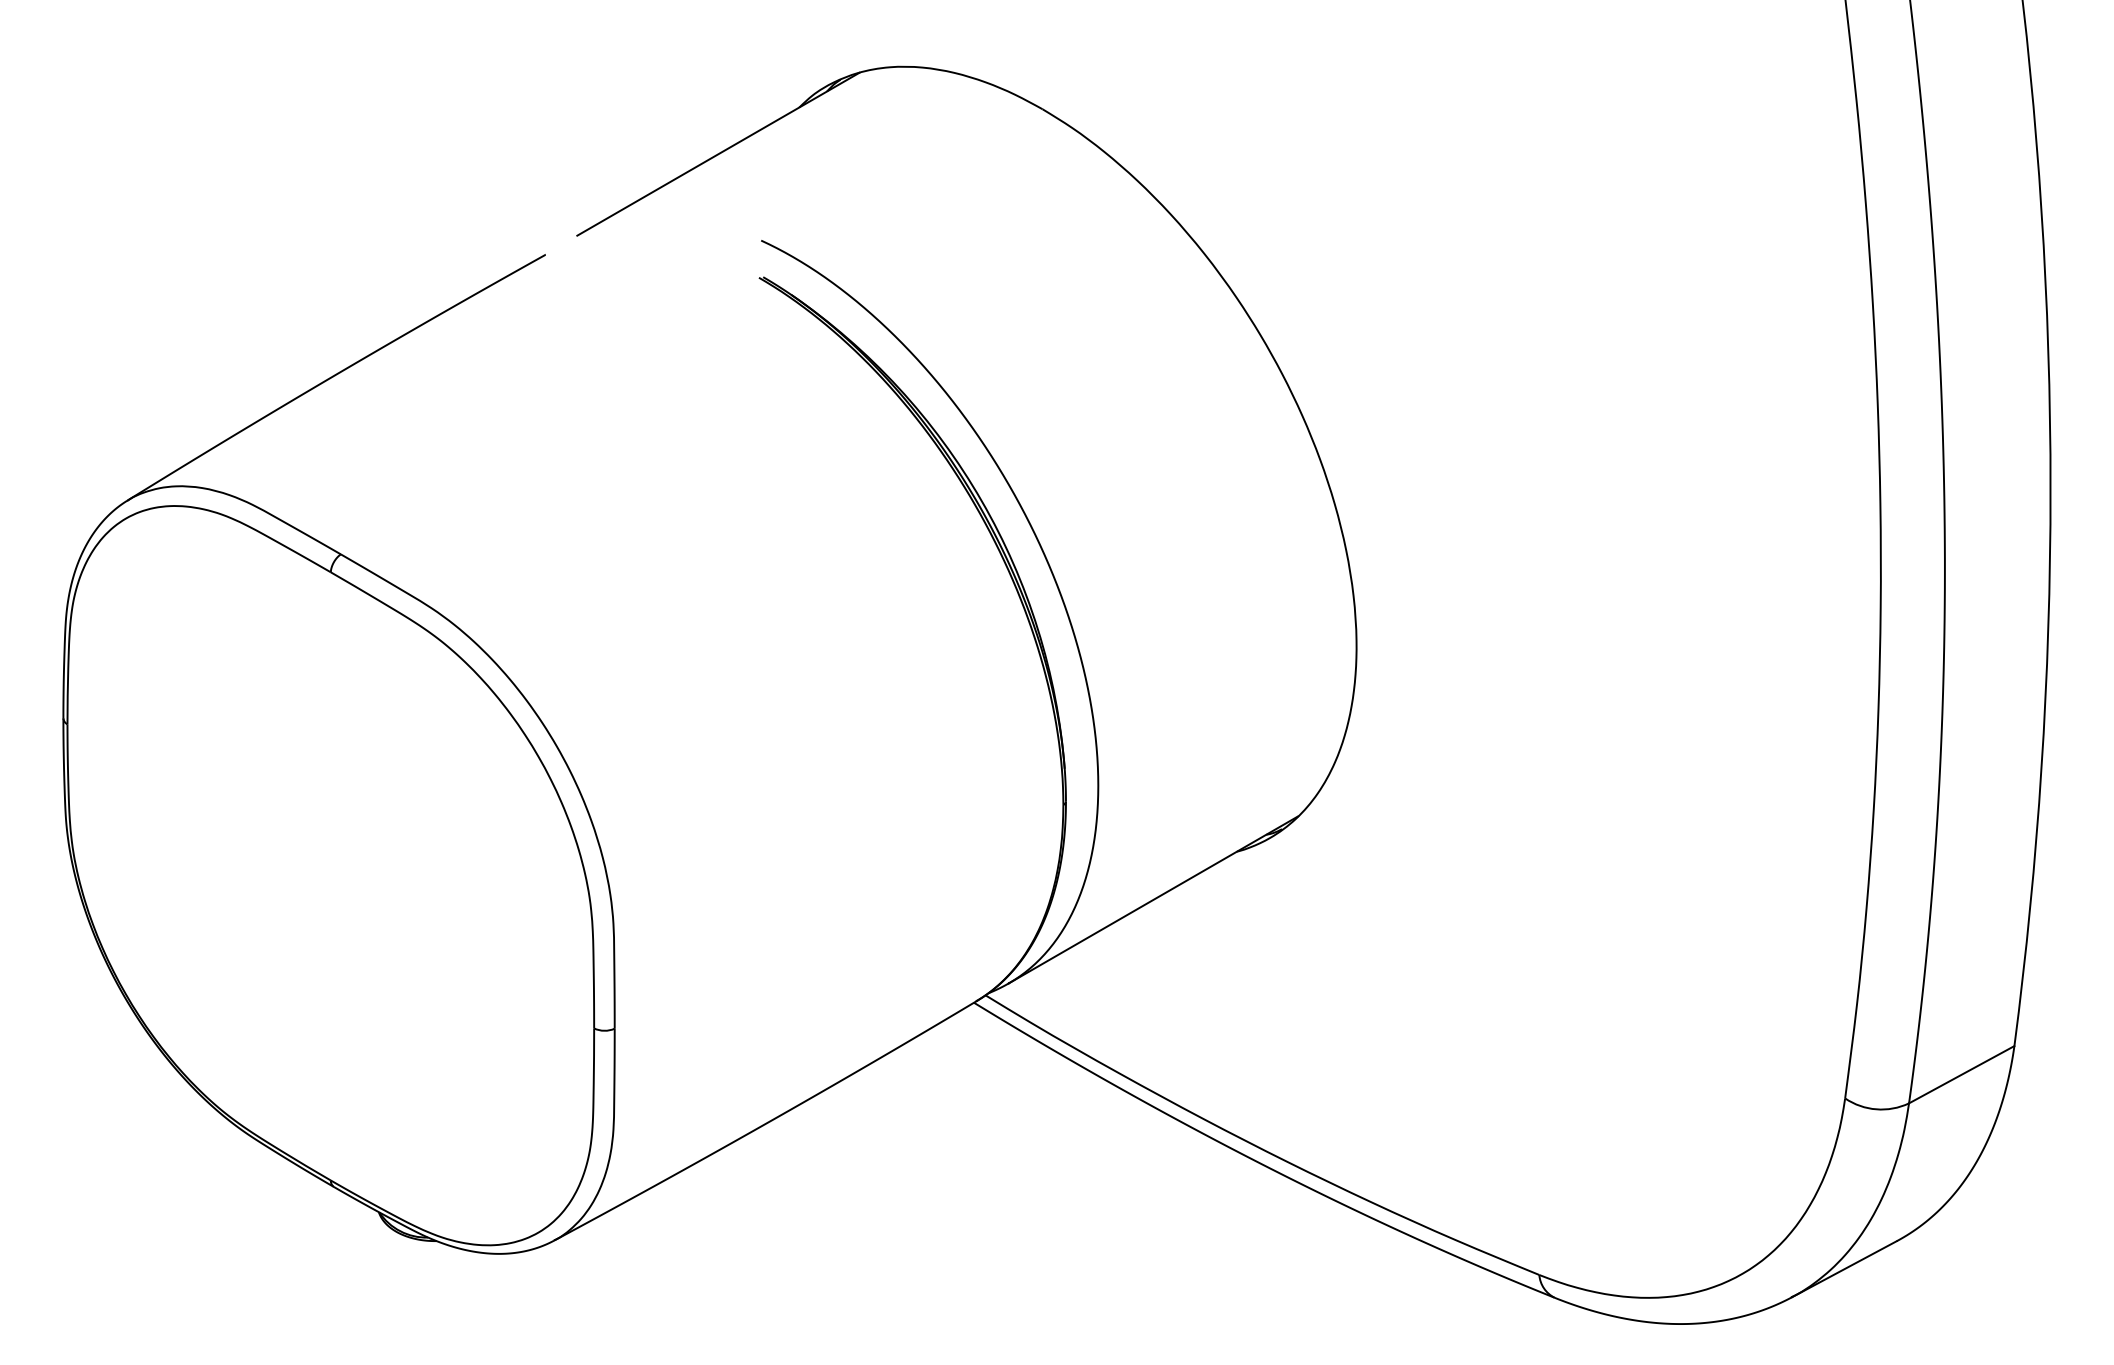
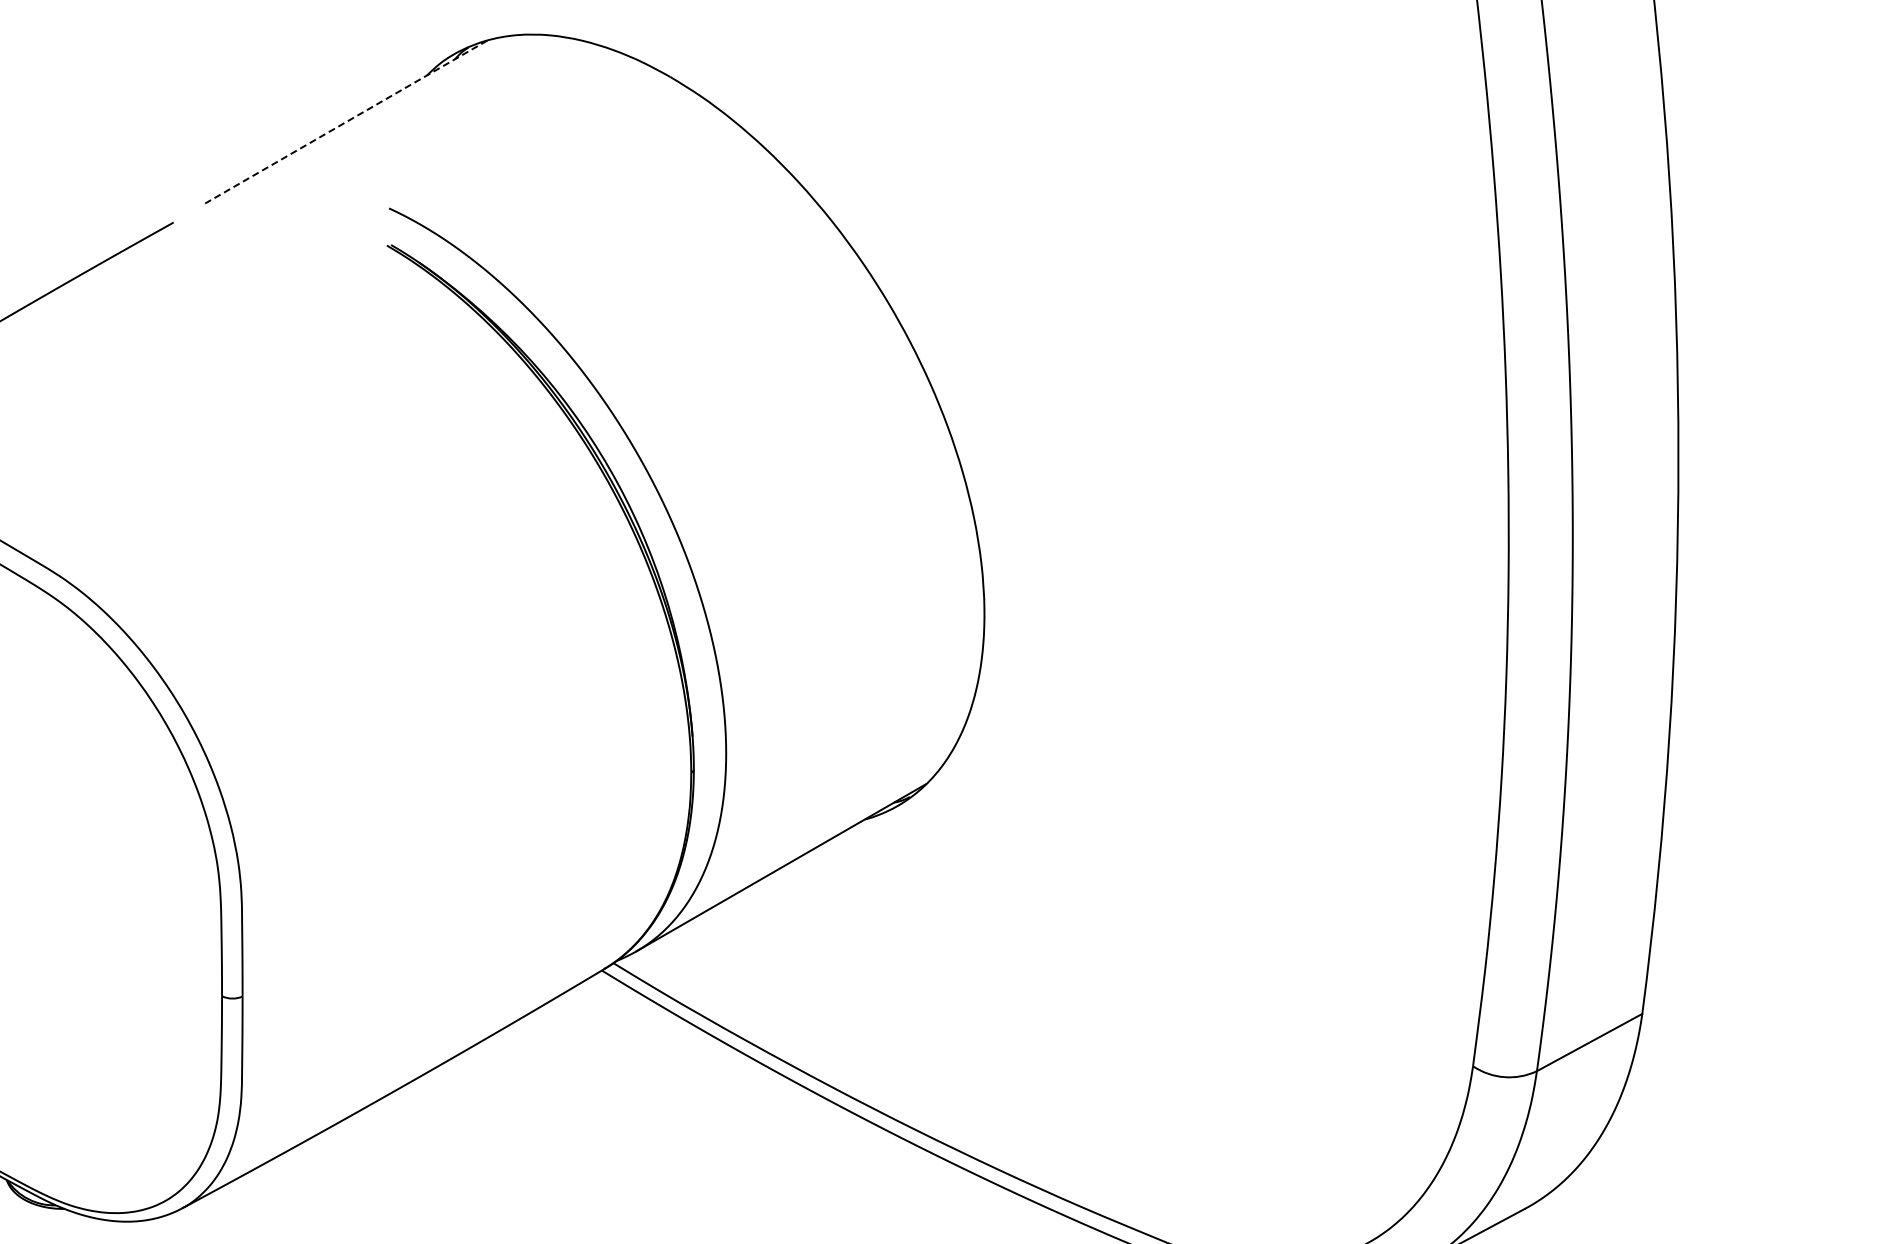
line: (718, 154) -> (346, 122), solid -> dashed

